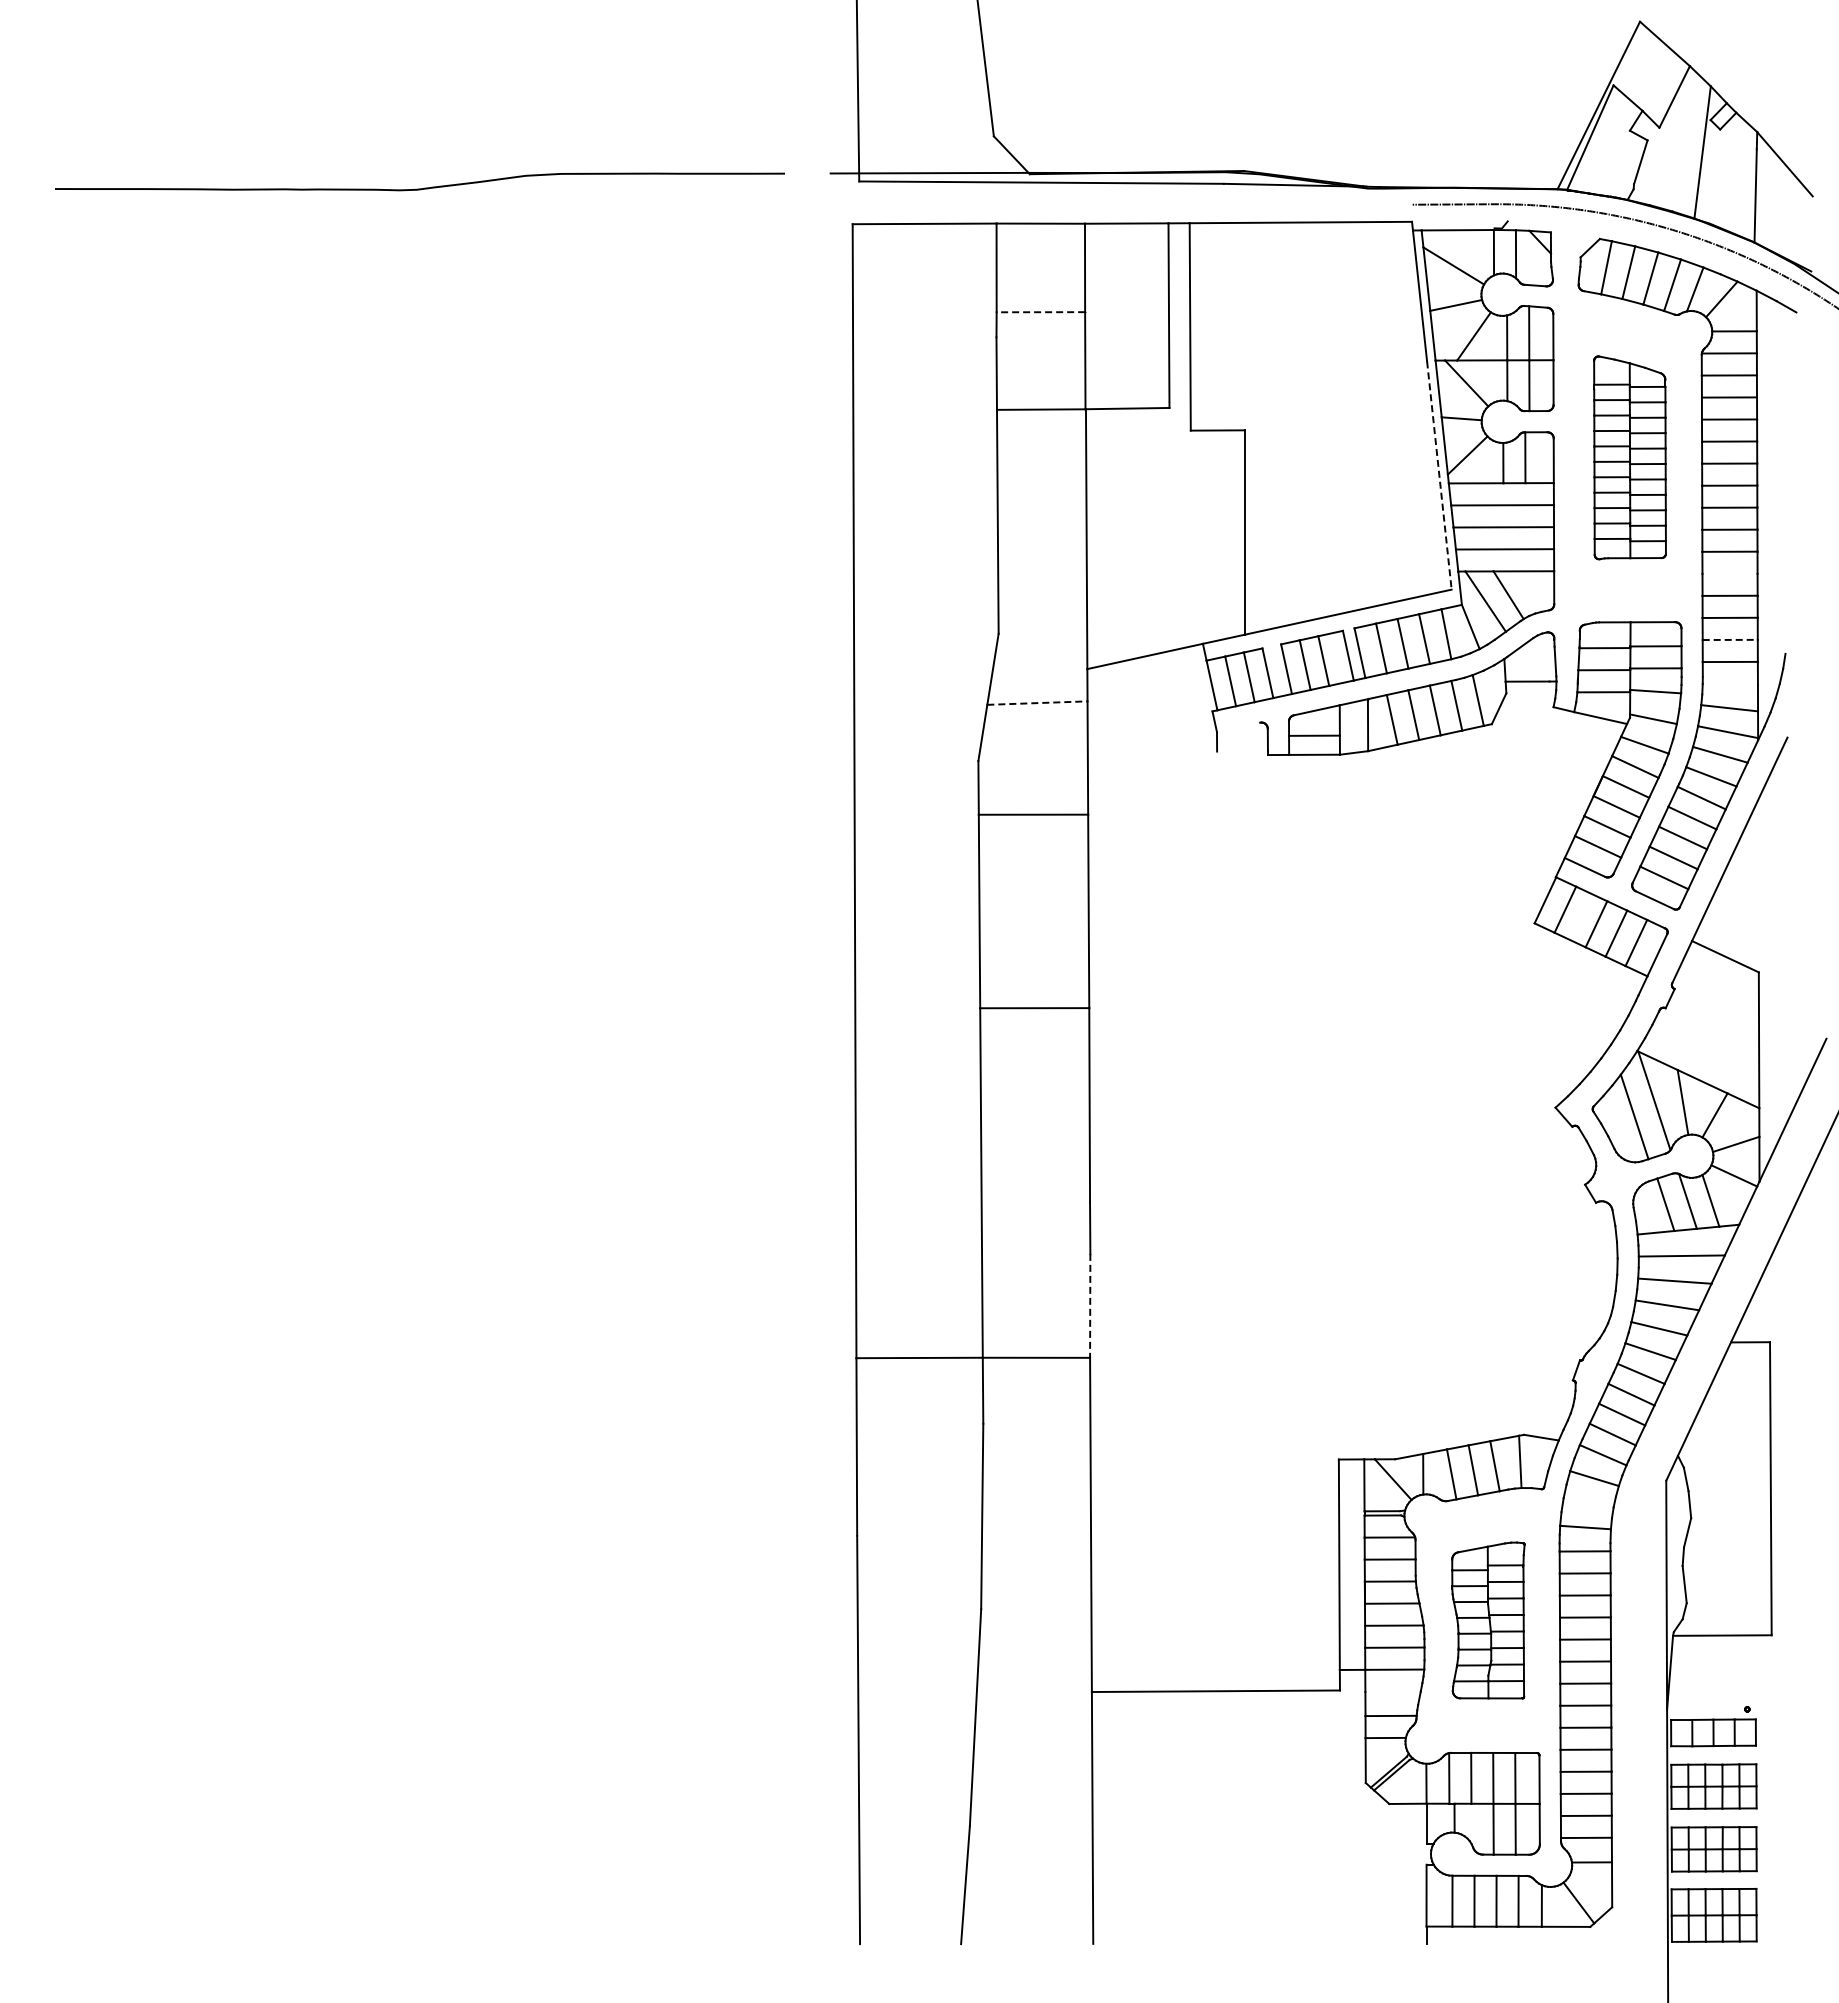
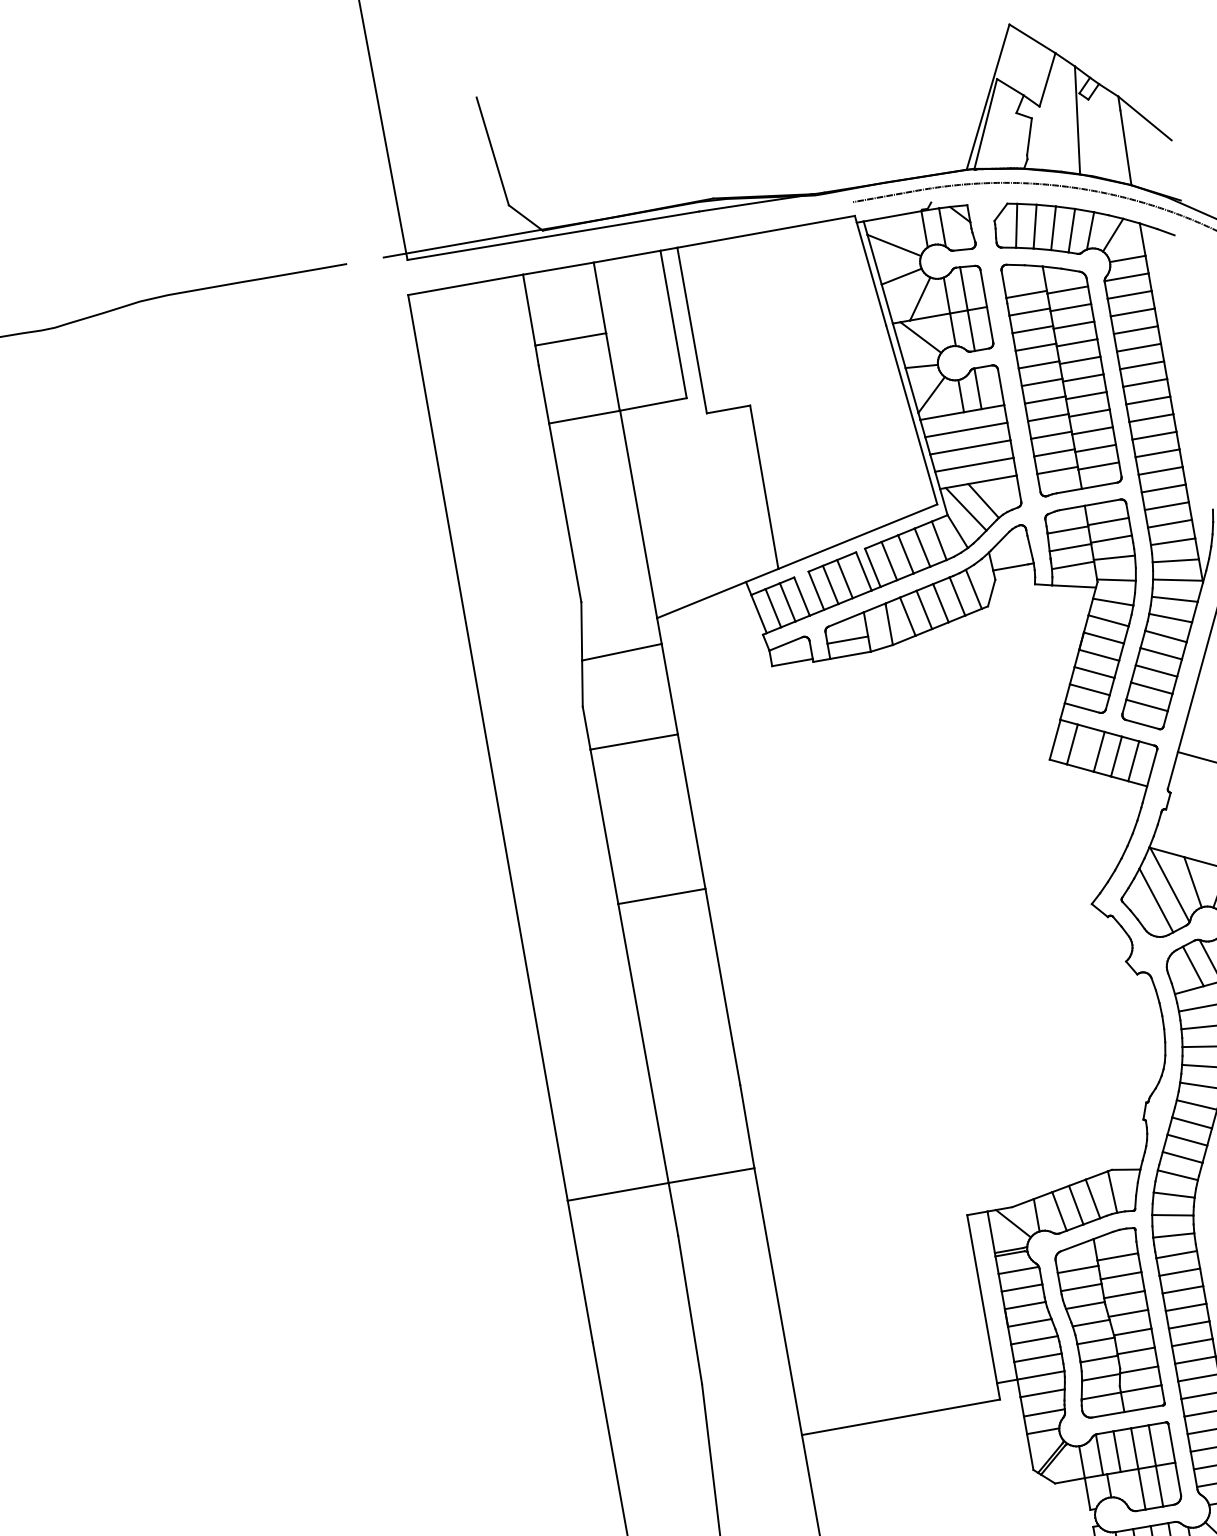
line: (1040, 312) -> (570, 339), dashed -> solid
part: (1629, 457) -> (1061, 374), size x1.43
line: (1439, 475) -> (911, 414), dashed -> solid
line: (1729, 573) -> (1157, 453), added
line: (1730, 639) -> (1167, 505), dashed -> solid
line: (1729, 684) -> (1172, 541), added
line: (1037, 703) -> (622, 652), dashed -> solid
line: (1238, 727) -> (785, 644), added
line: (1242, 751) -> (792, 662), added
line: (1090, 1305) -> (747, 1126), dashed -> solid
line: (1588, 1502) -> (1172, 1215), added
part: (1488, 1620) -> (1109, 1323), size x1.43
line: (1392, 1691) -> (1042, 1393), added

